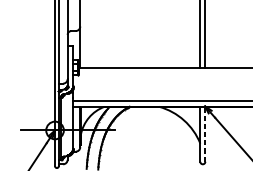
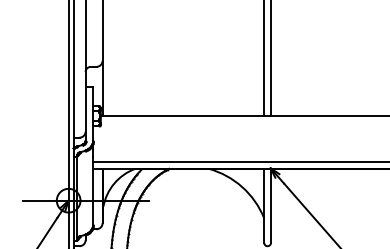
line: (205, 134) -> (270, 205), dashed -> solid

